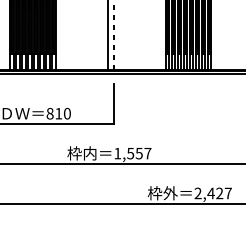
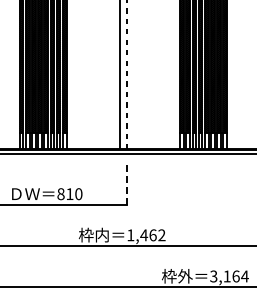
line: (113, 104) -> (126, 184), solid -> dashed
text: (138, 153) -> (152, 235), 1,557 -> 1,462
text: (213, 193) -> (229, 276), 2,427 -> 3,164

